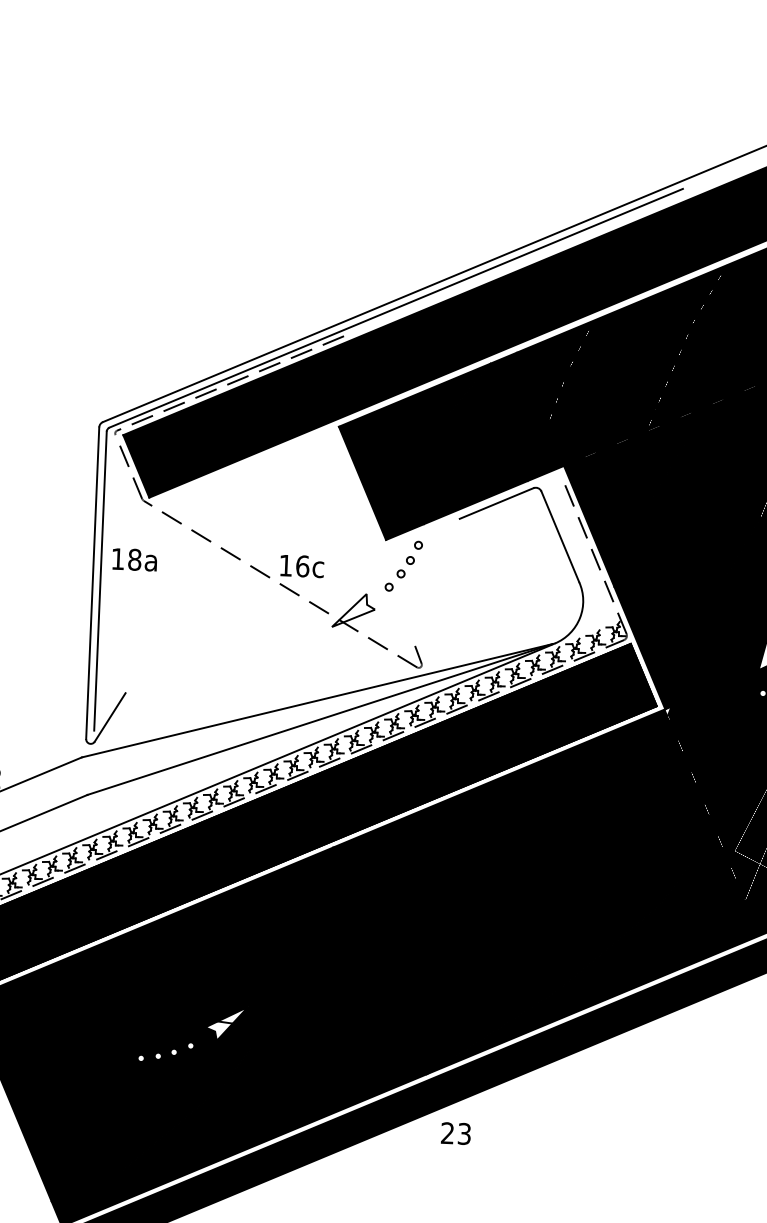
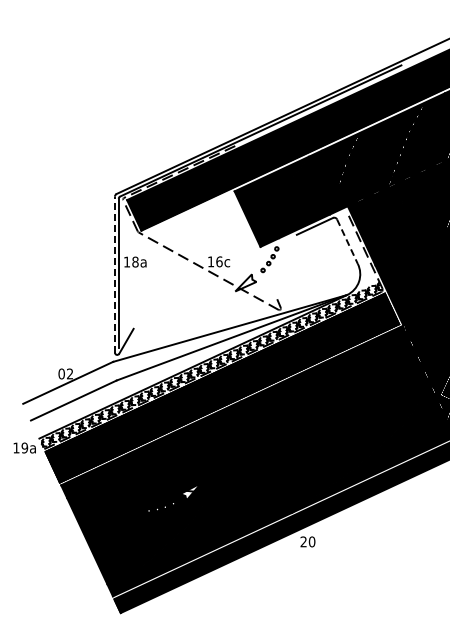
line: (560, 536) -> (347, 241), solid -> dashed
line: (91, 582) -> (114, 274), solid -> dashed
text: (463, 1133) -> (311, 541), 23 -> 20

